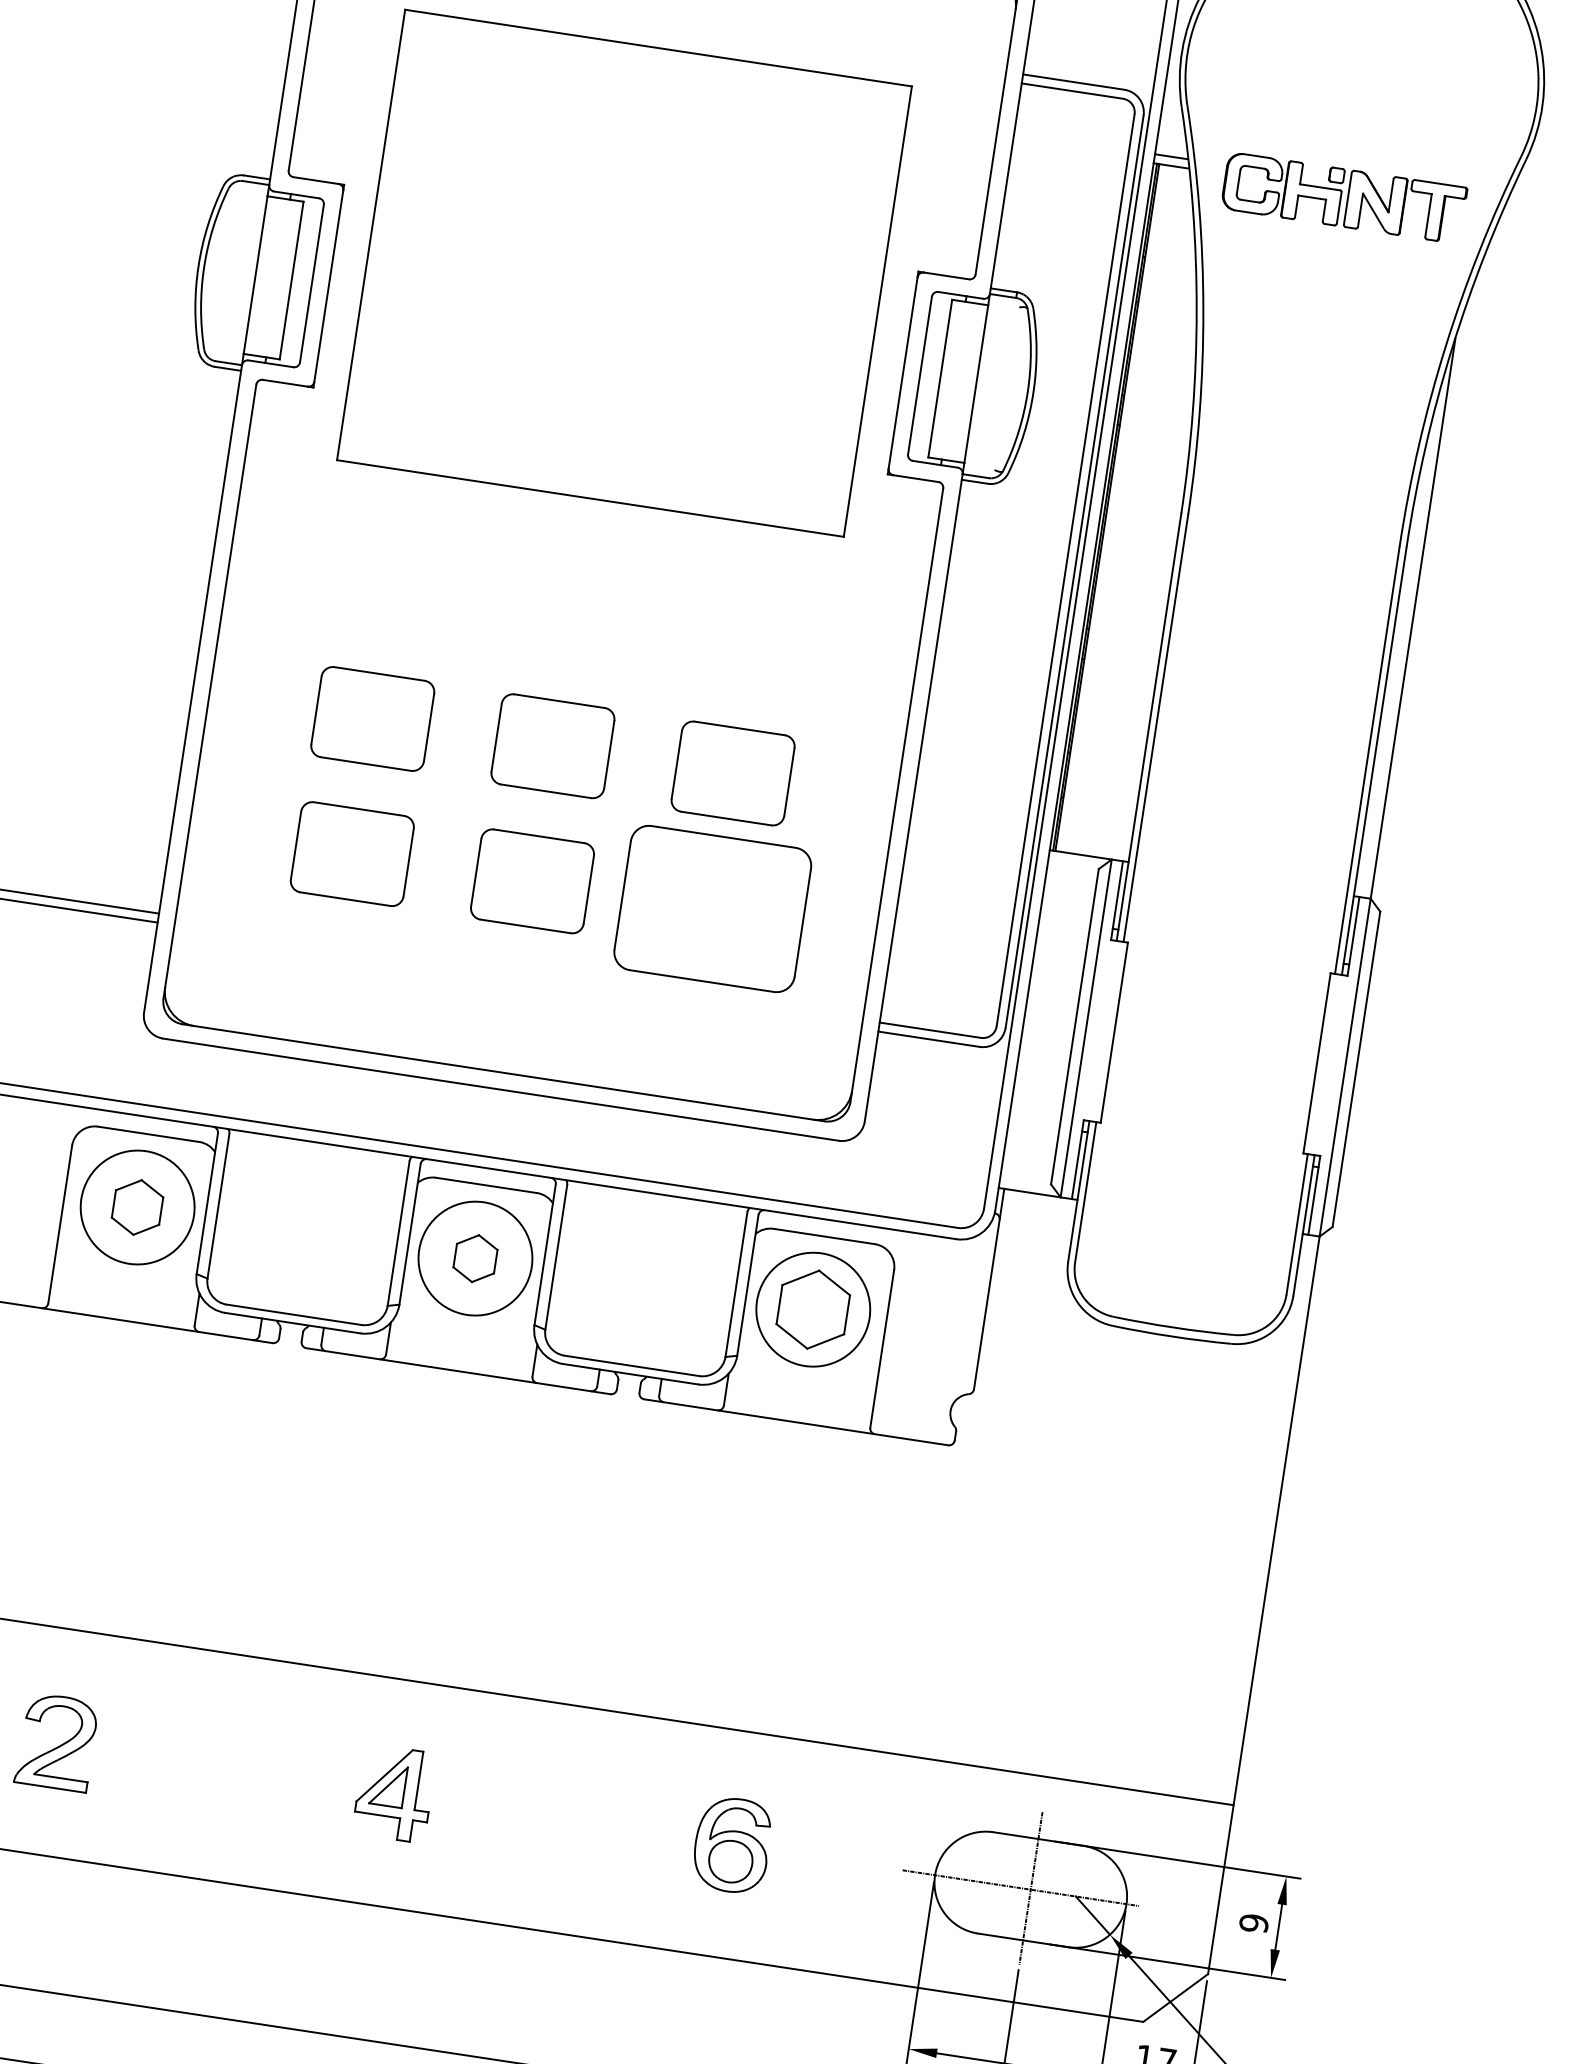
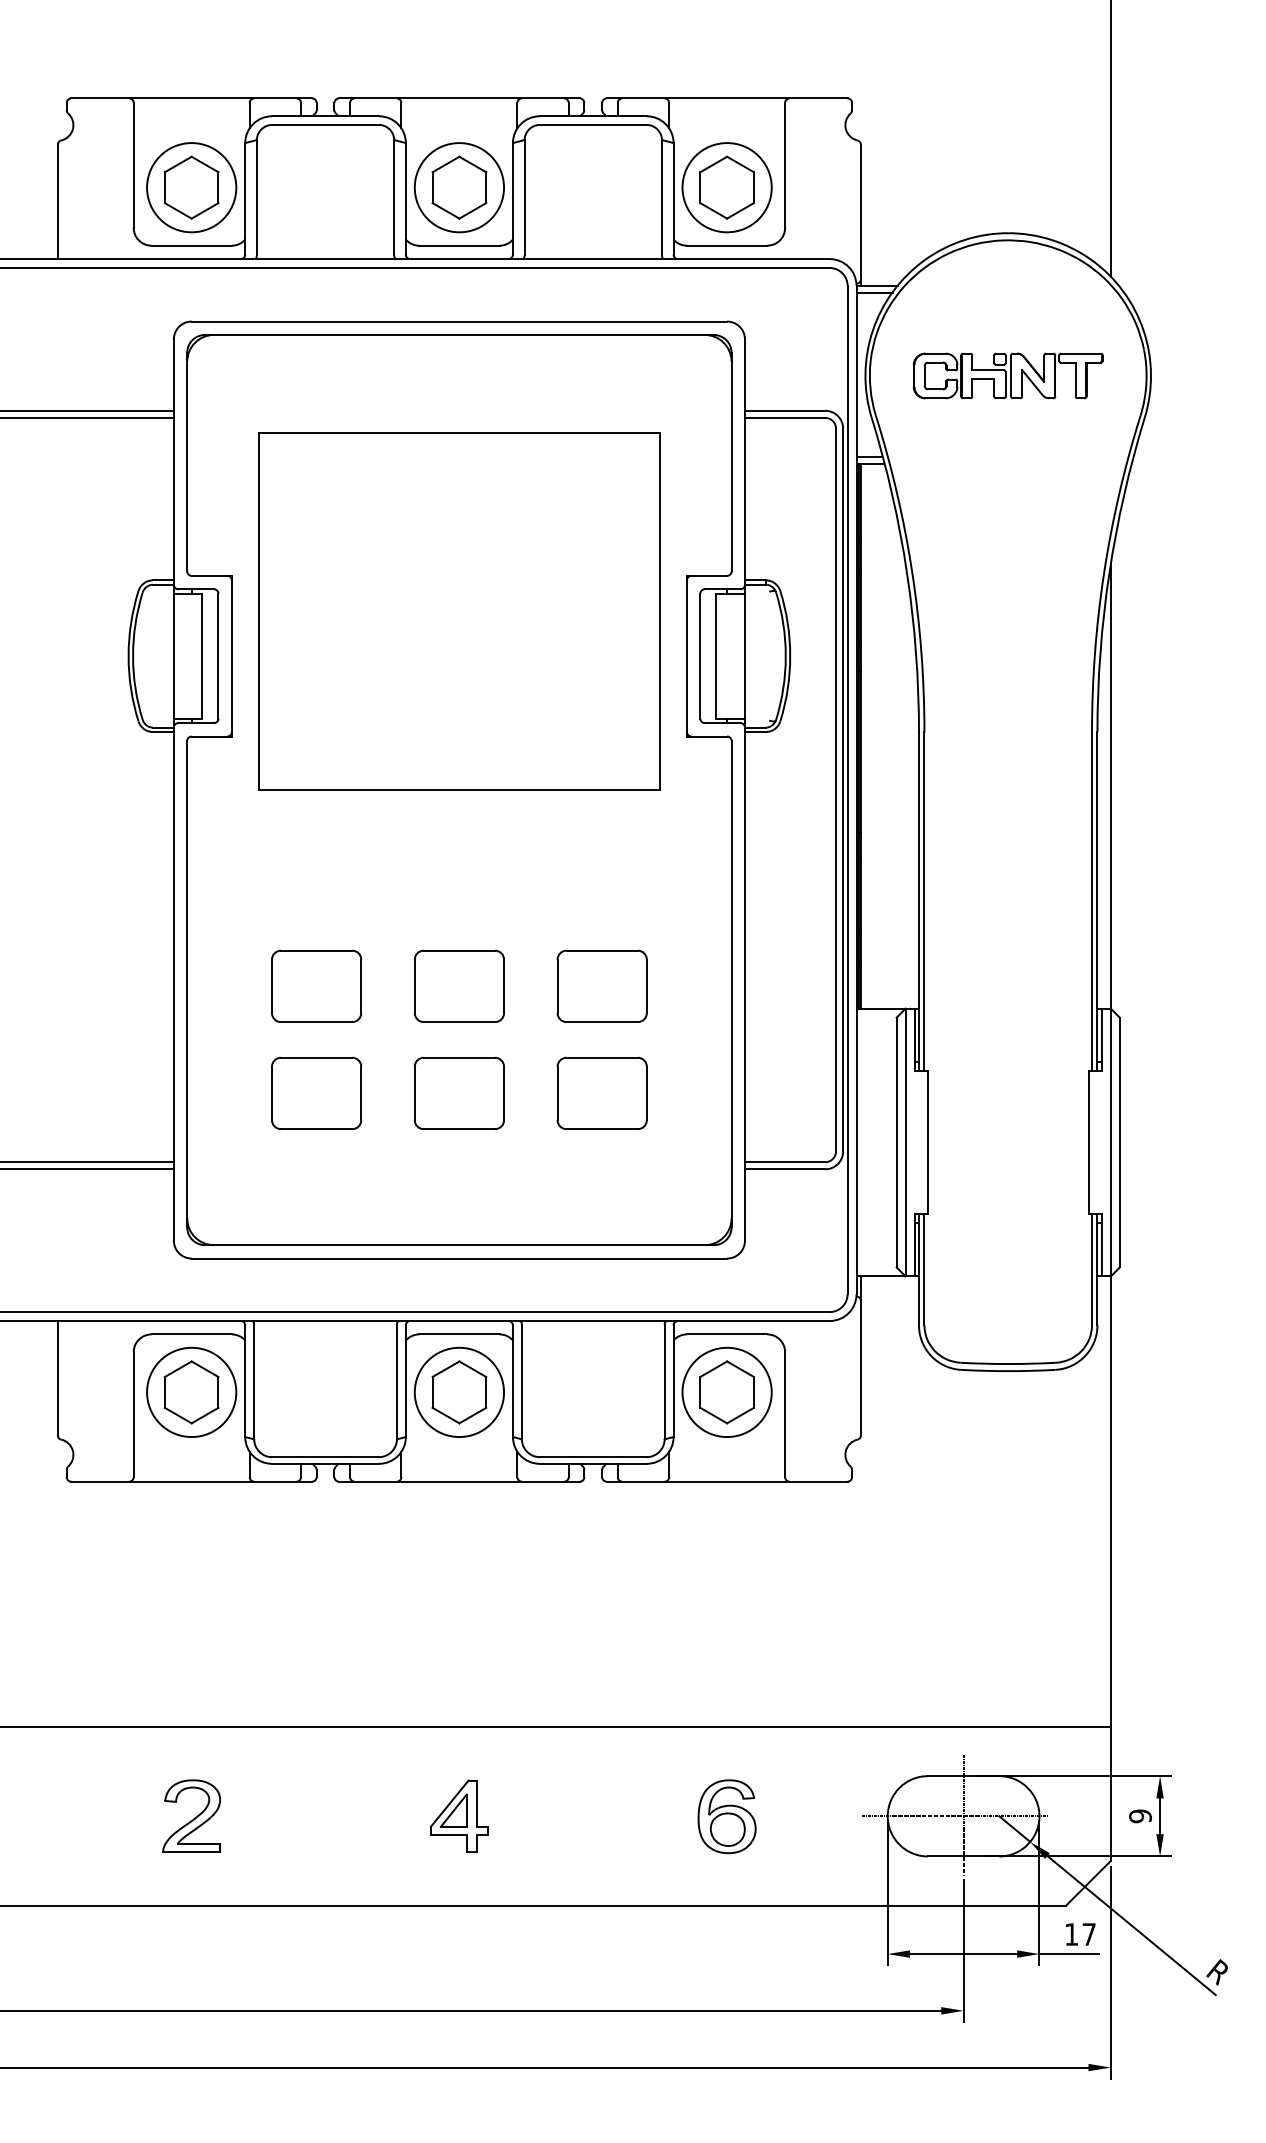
part: (1343, 197) -> (1007, 375), moved
part: (711, 907) -> (601, 1092), size x0.62
part: (137, 1207) -> (191, 1392), size x1.43
part: (475, 1258) -> (459, 1392), size x1.67

